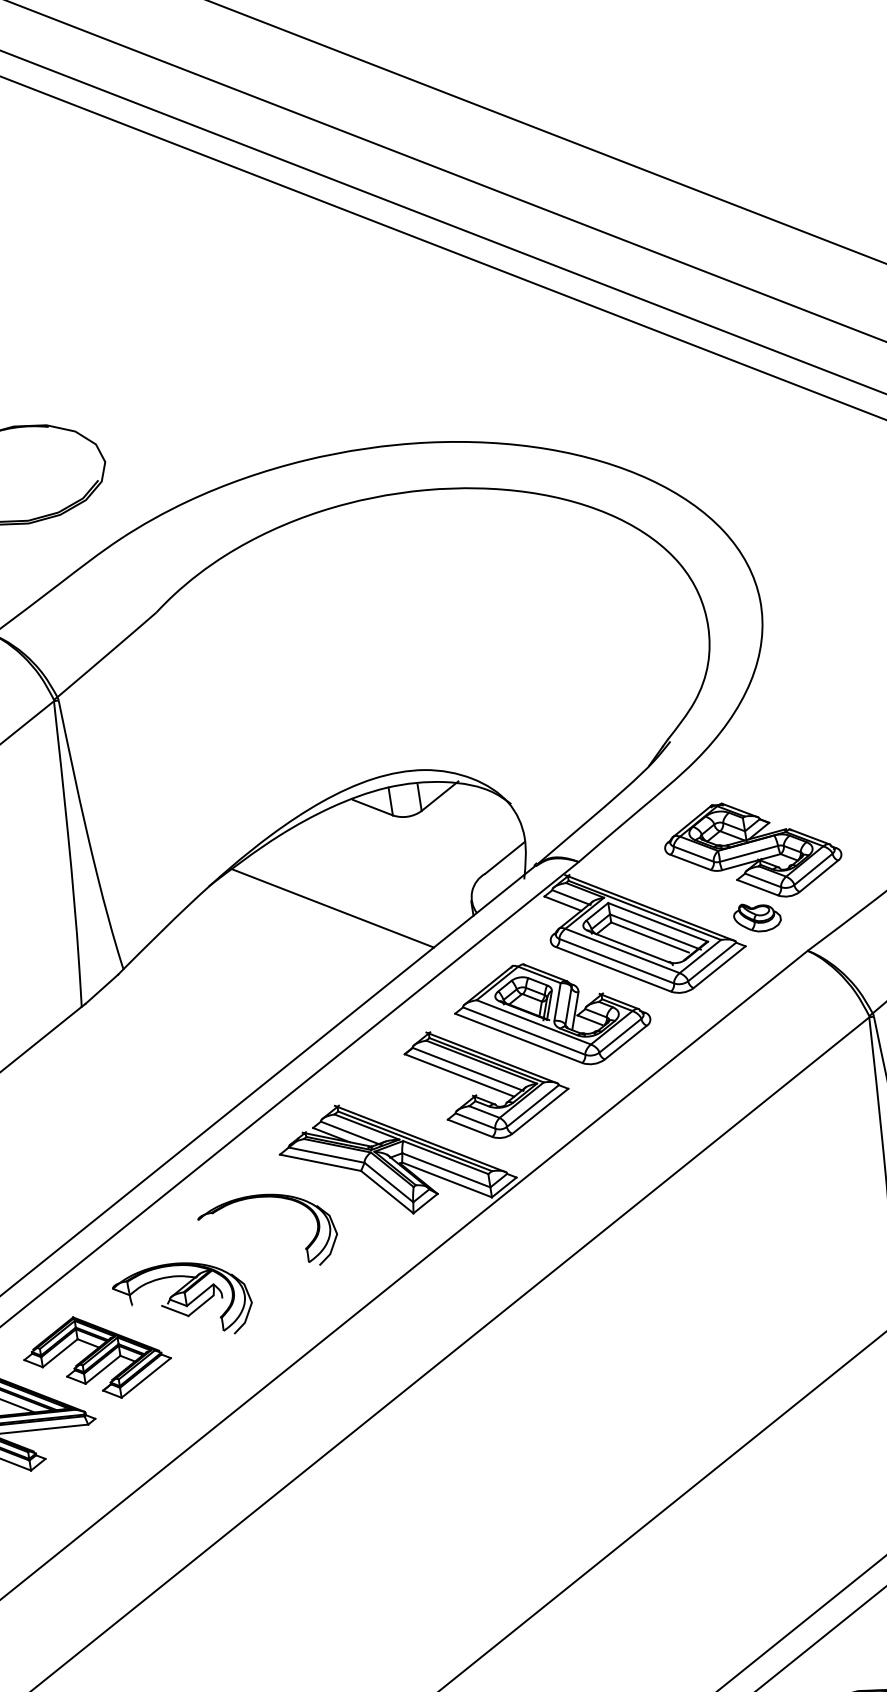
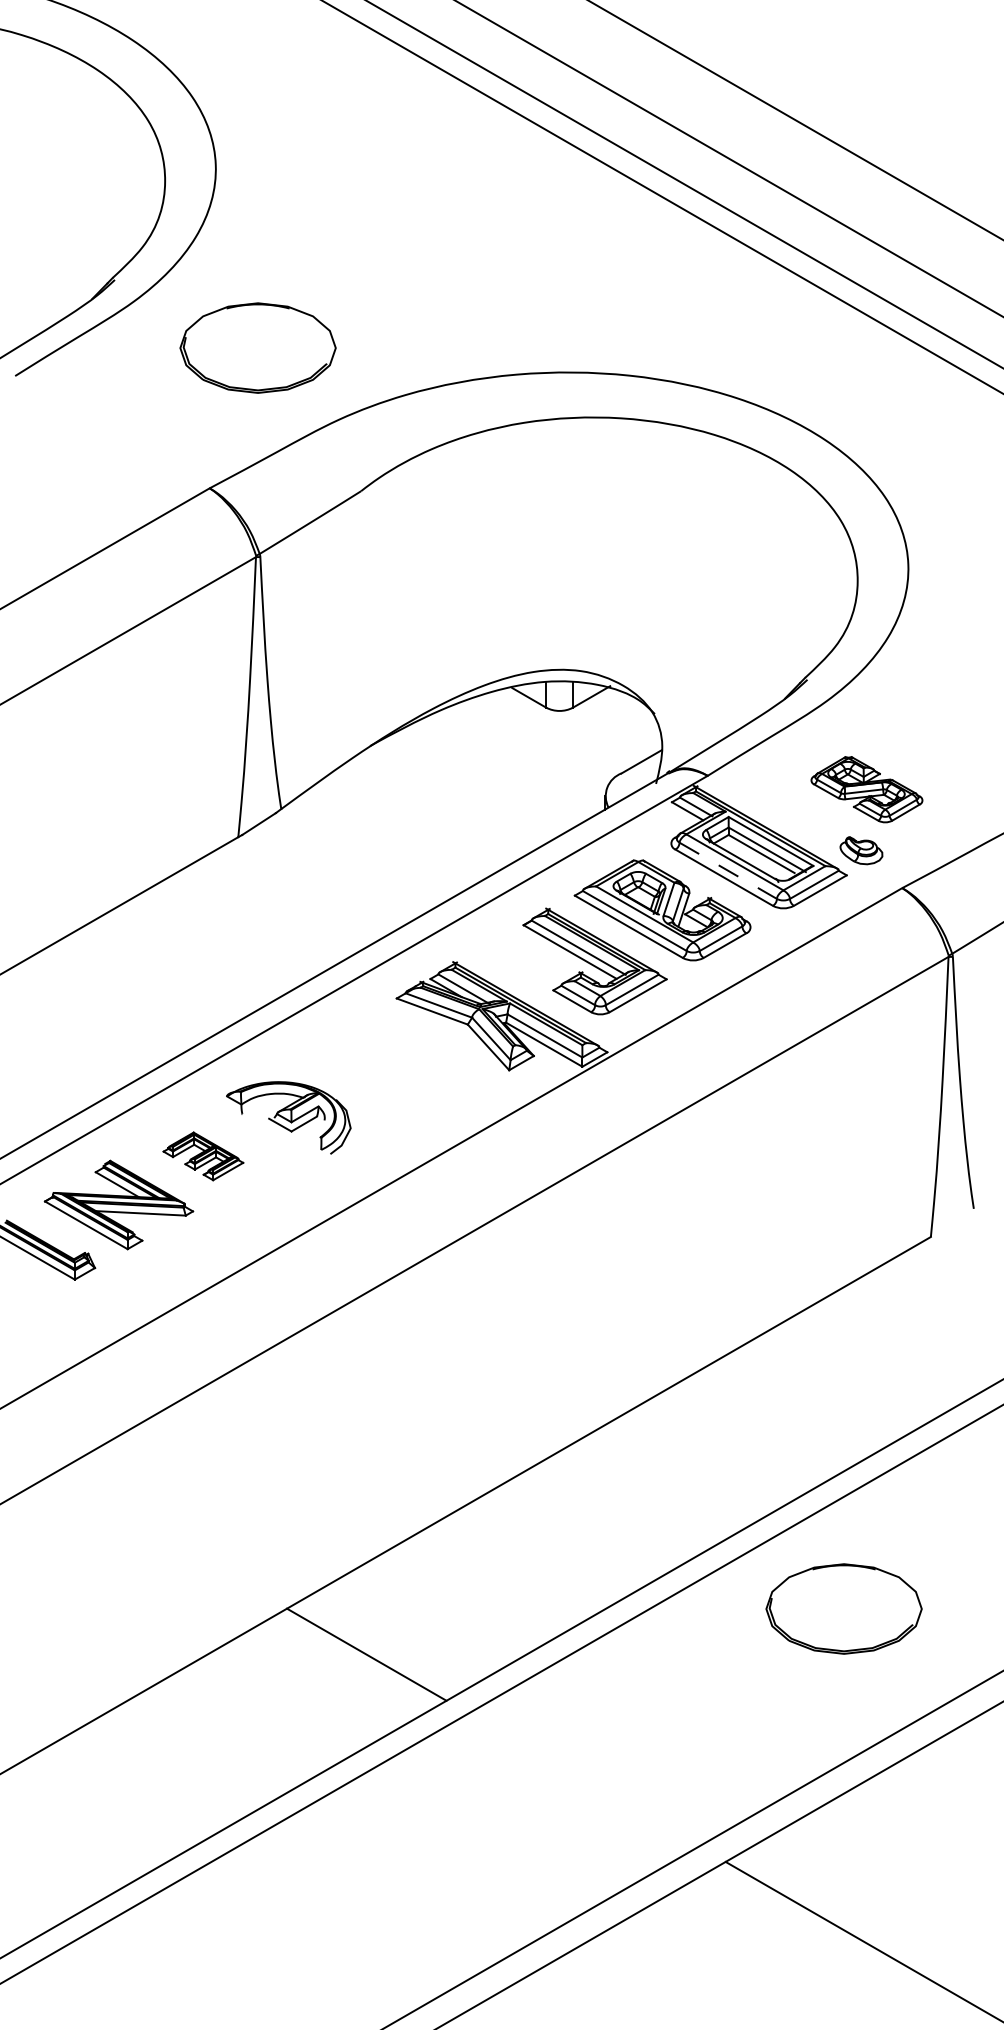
part: (752, 850) -> (866, 789), size x0.7
line: (332, 908) -> (478, 783), removed
line: (617, 961) -> (728, 871), solid -> dashed
part: (263, 1198) -> (375, 1035), removed
part: (97, 1357) -> (203, 1156), size x0.6

